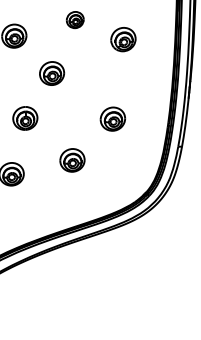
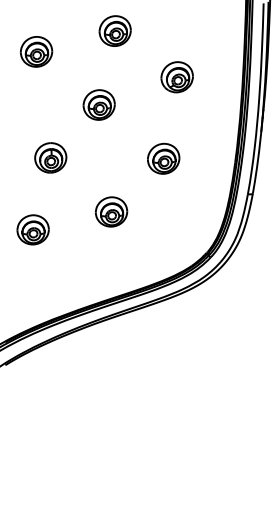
part: (74, 19) -> (114, 30), size x1.43
part: (122, 39) -> (176, 77), moved
part: (51, 73) -> (98, 104), moved

